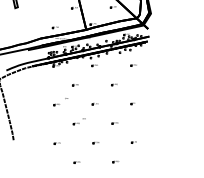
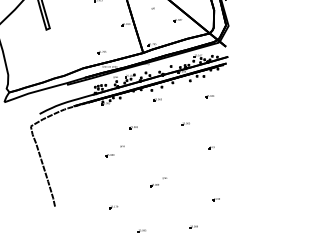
part: (95, 104) -> (161, 151), removed
part: (79, 121) -> (158, 182), moved
part: (115, 123) -> (189, 175), removed
part: (95, 142) -> (165, 203), removed

